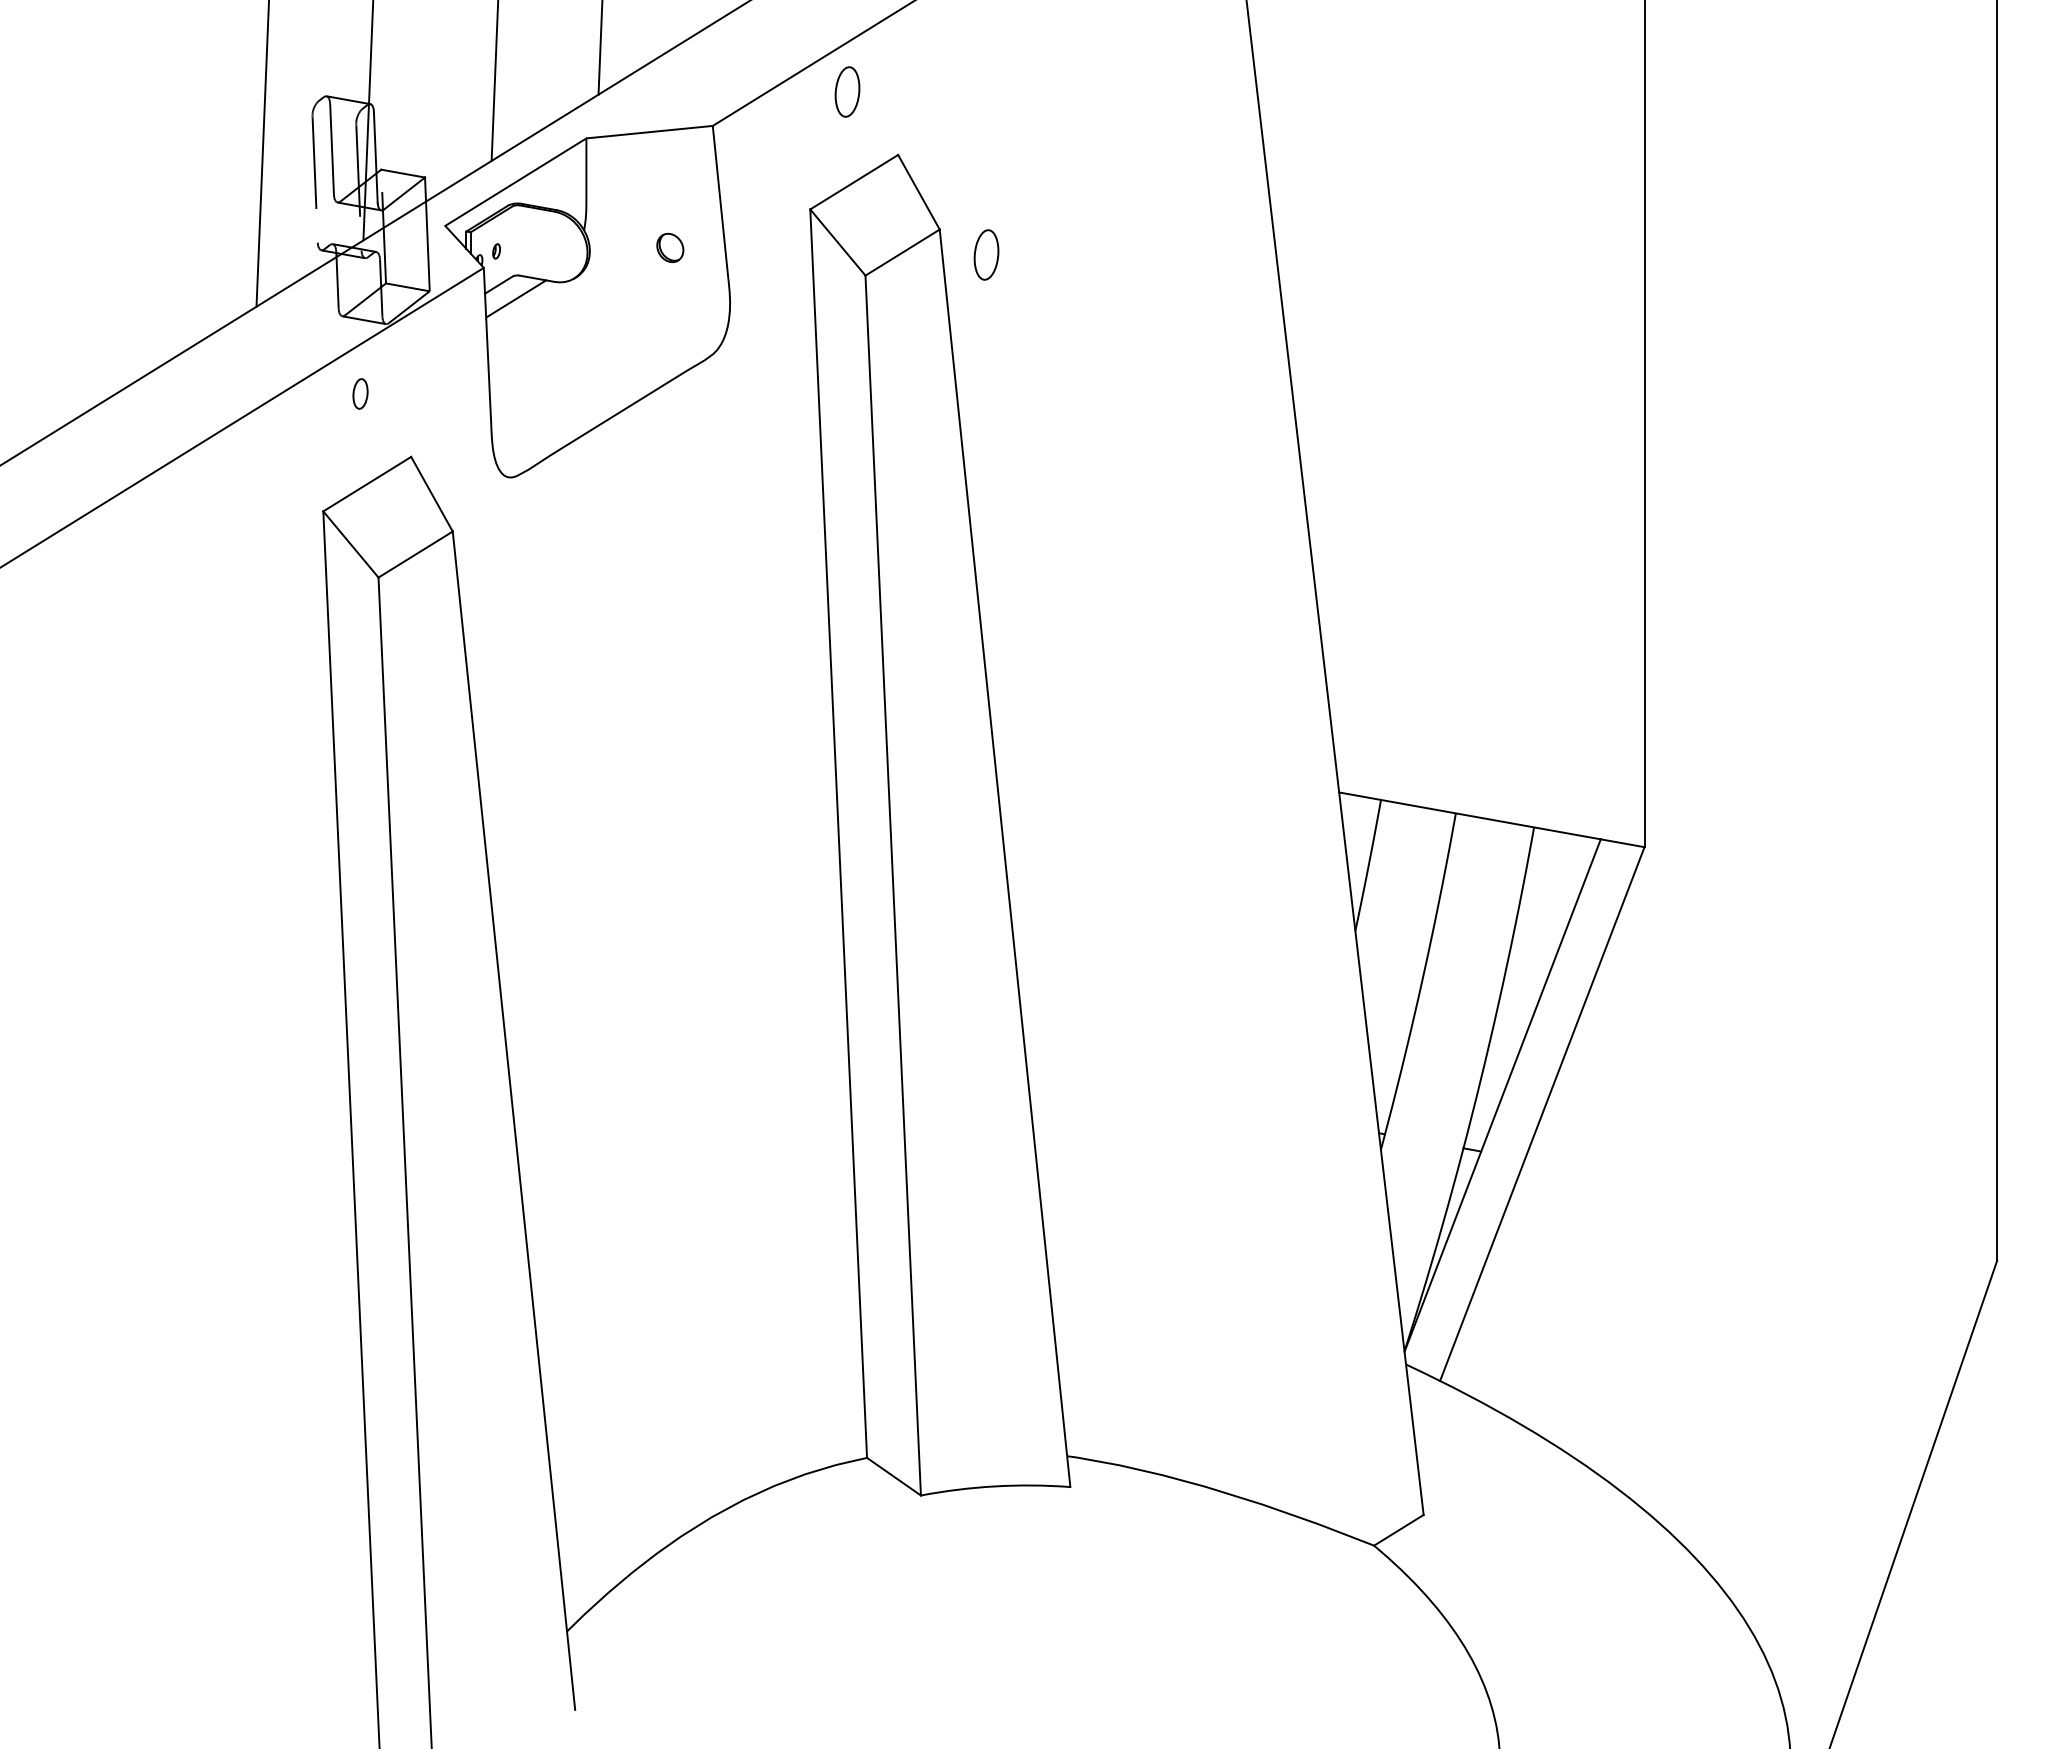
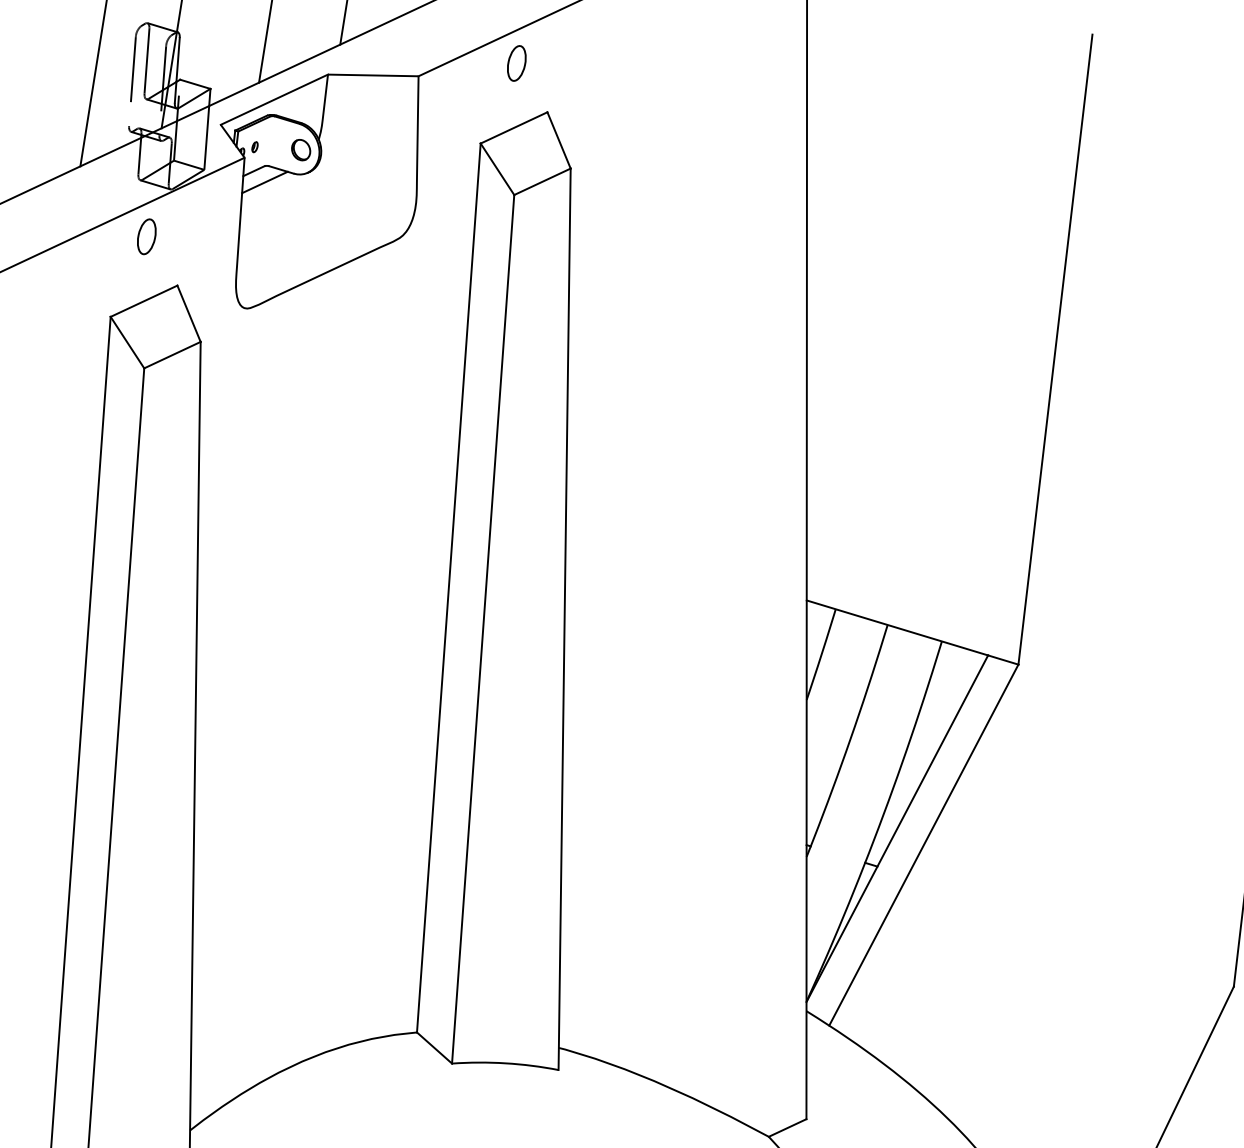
part: (670, 247) -> (301, 149), moved
part: (986, 254) -> (601, 190), removed
part: (360, 393) -> (146, 236), size x1.67

